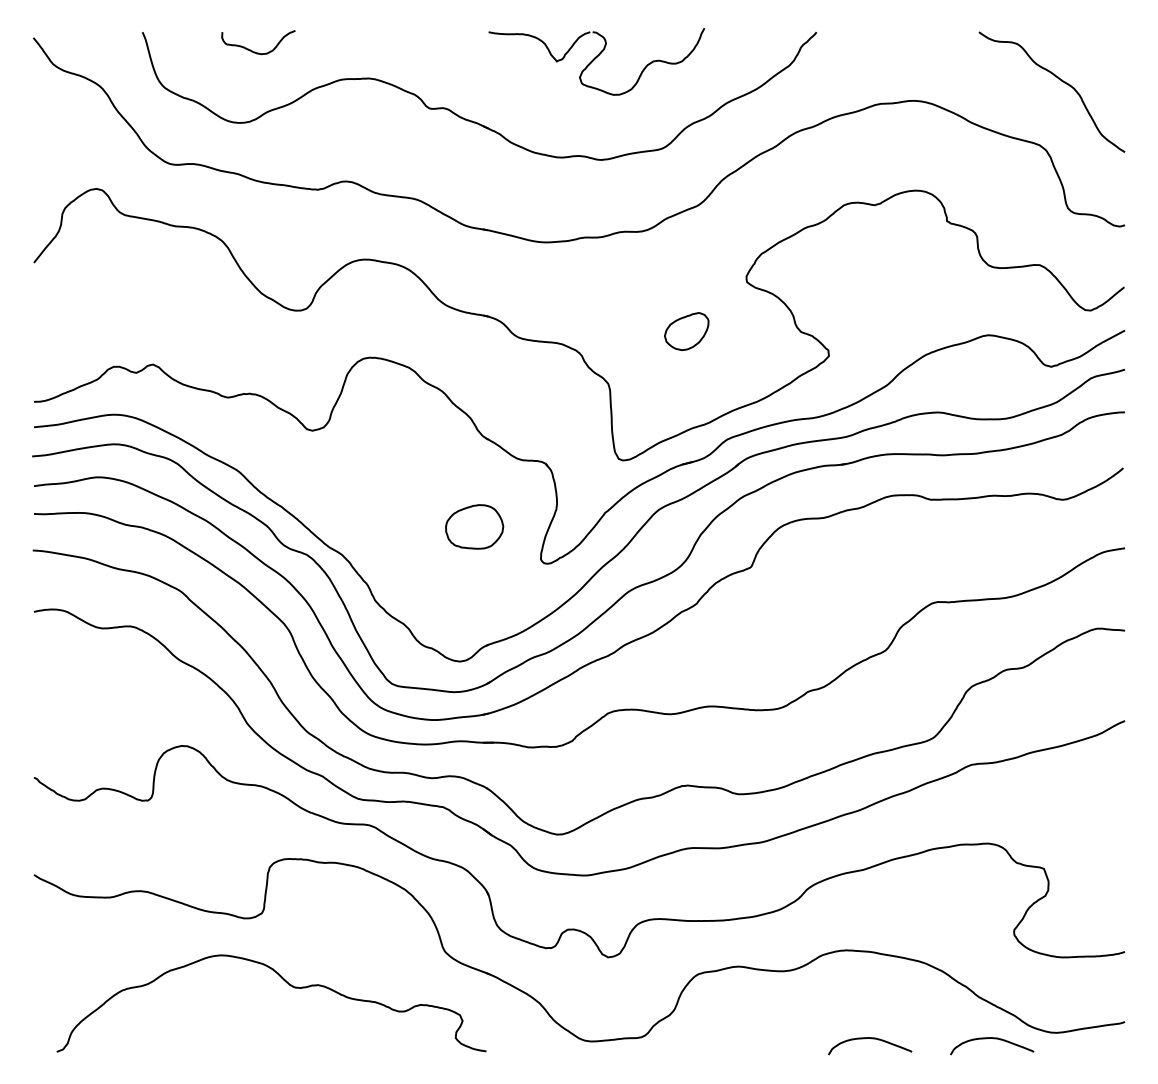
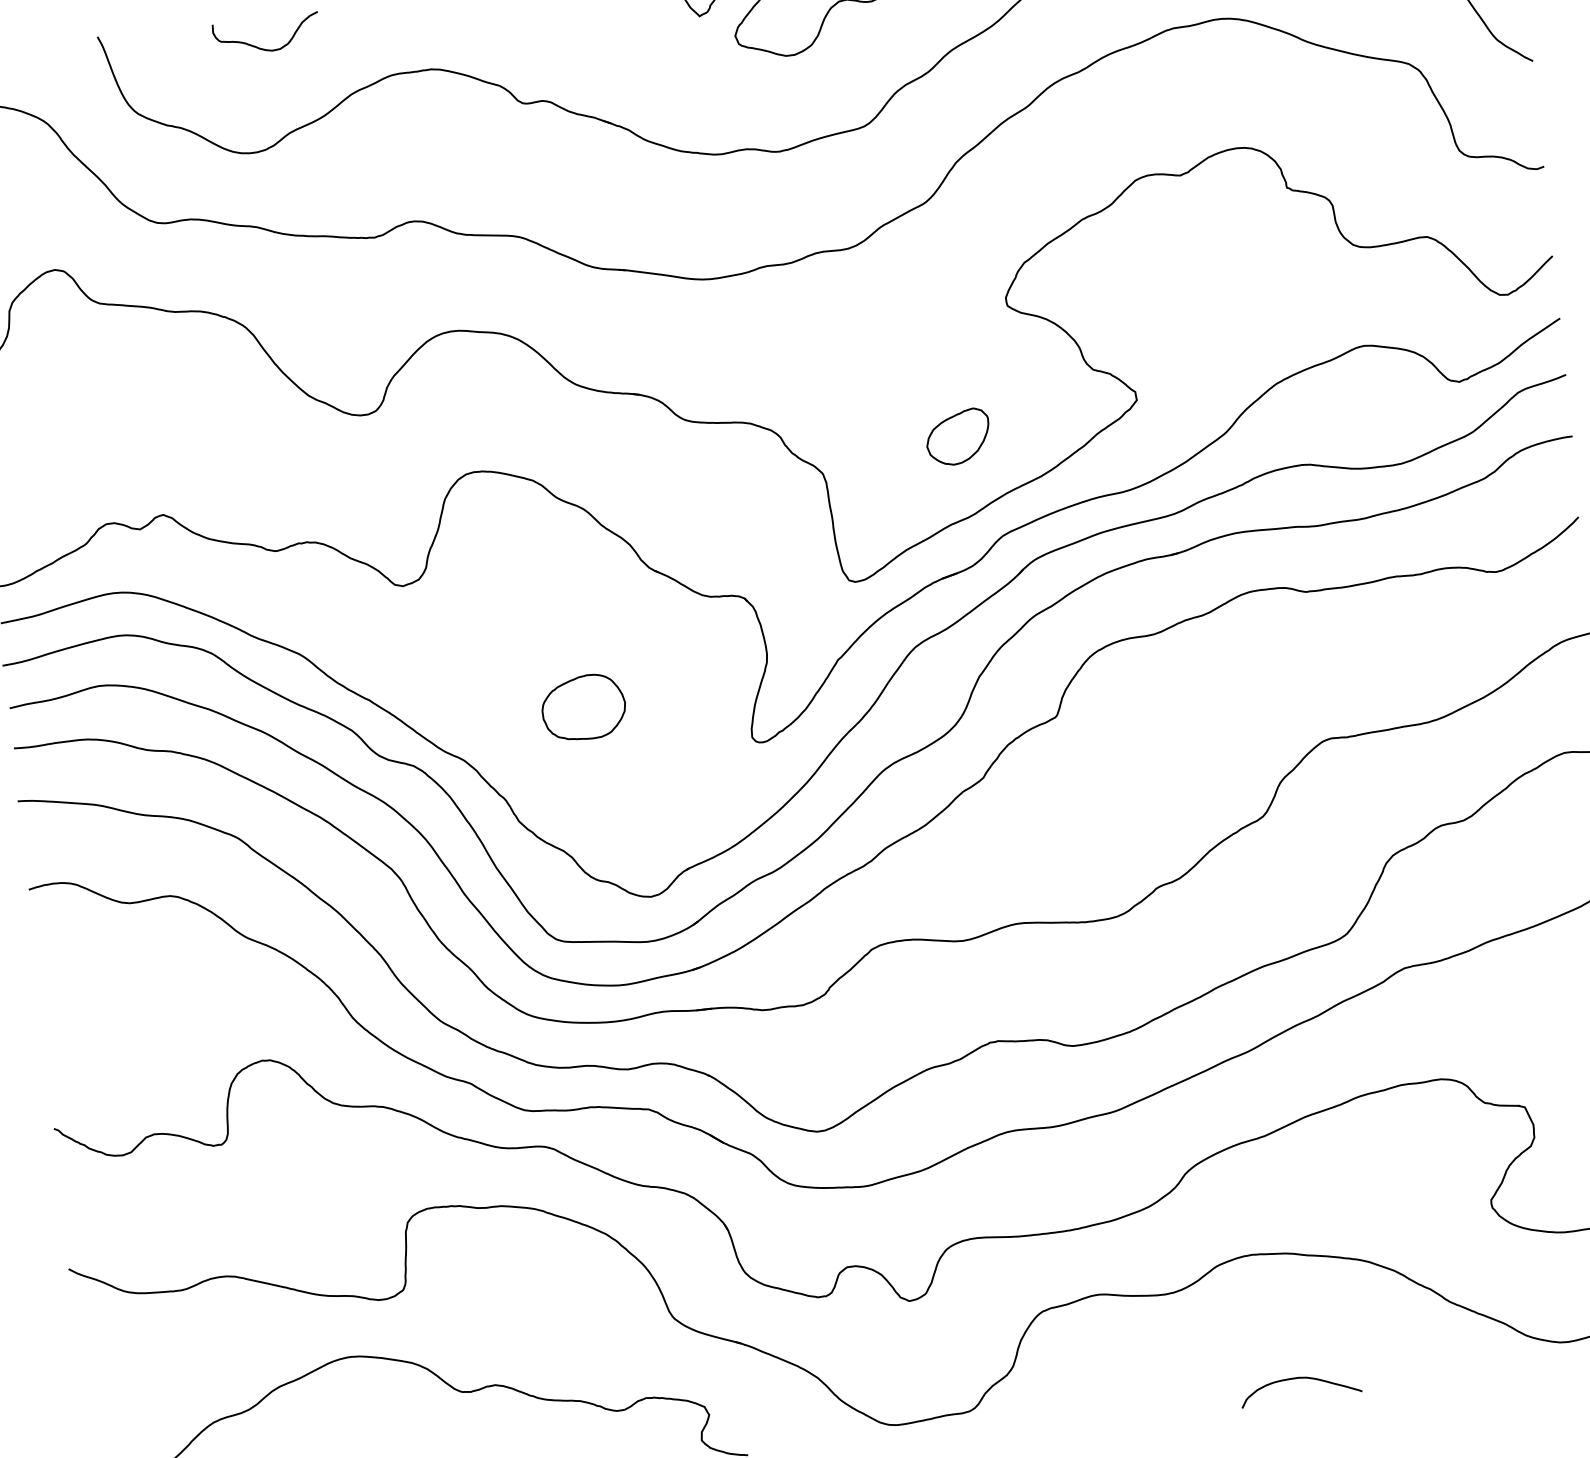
part: (686, 331) -> (957, 437), moved
part: (474, 526) -> (583, 706), moved
curve: (993, 1039) -> (1477, 1361), removed

